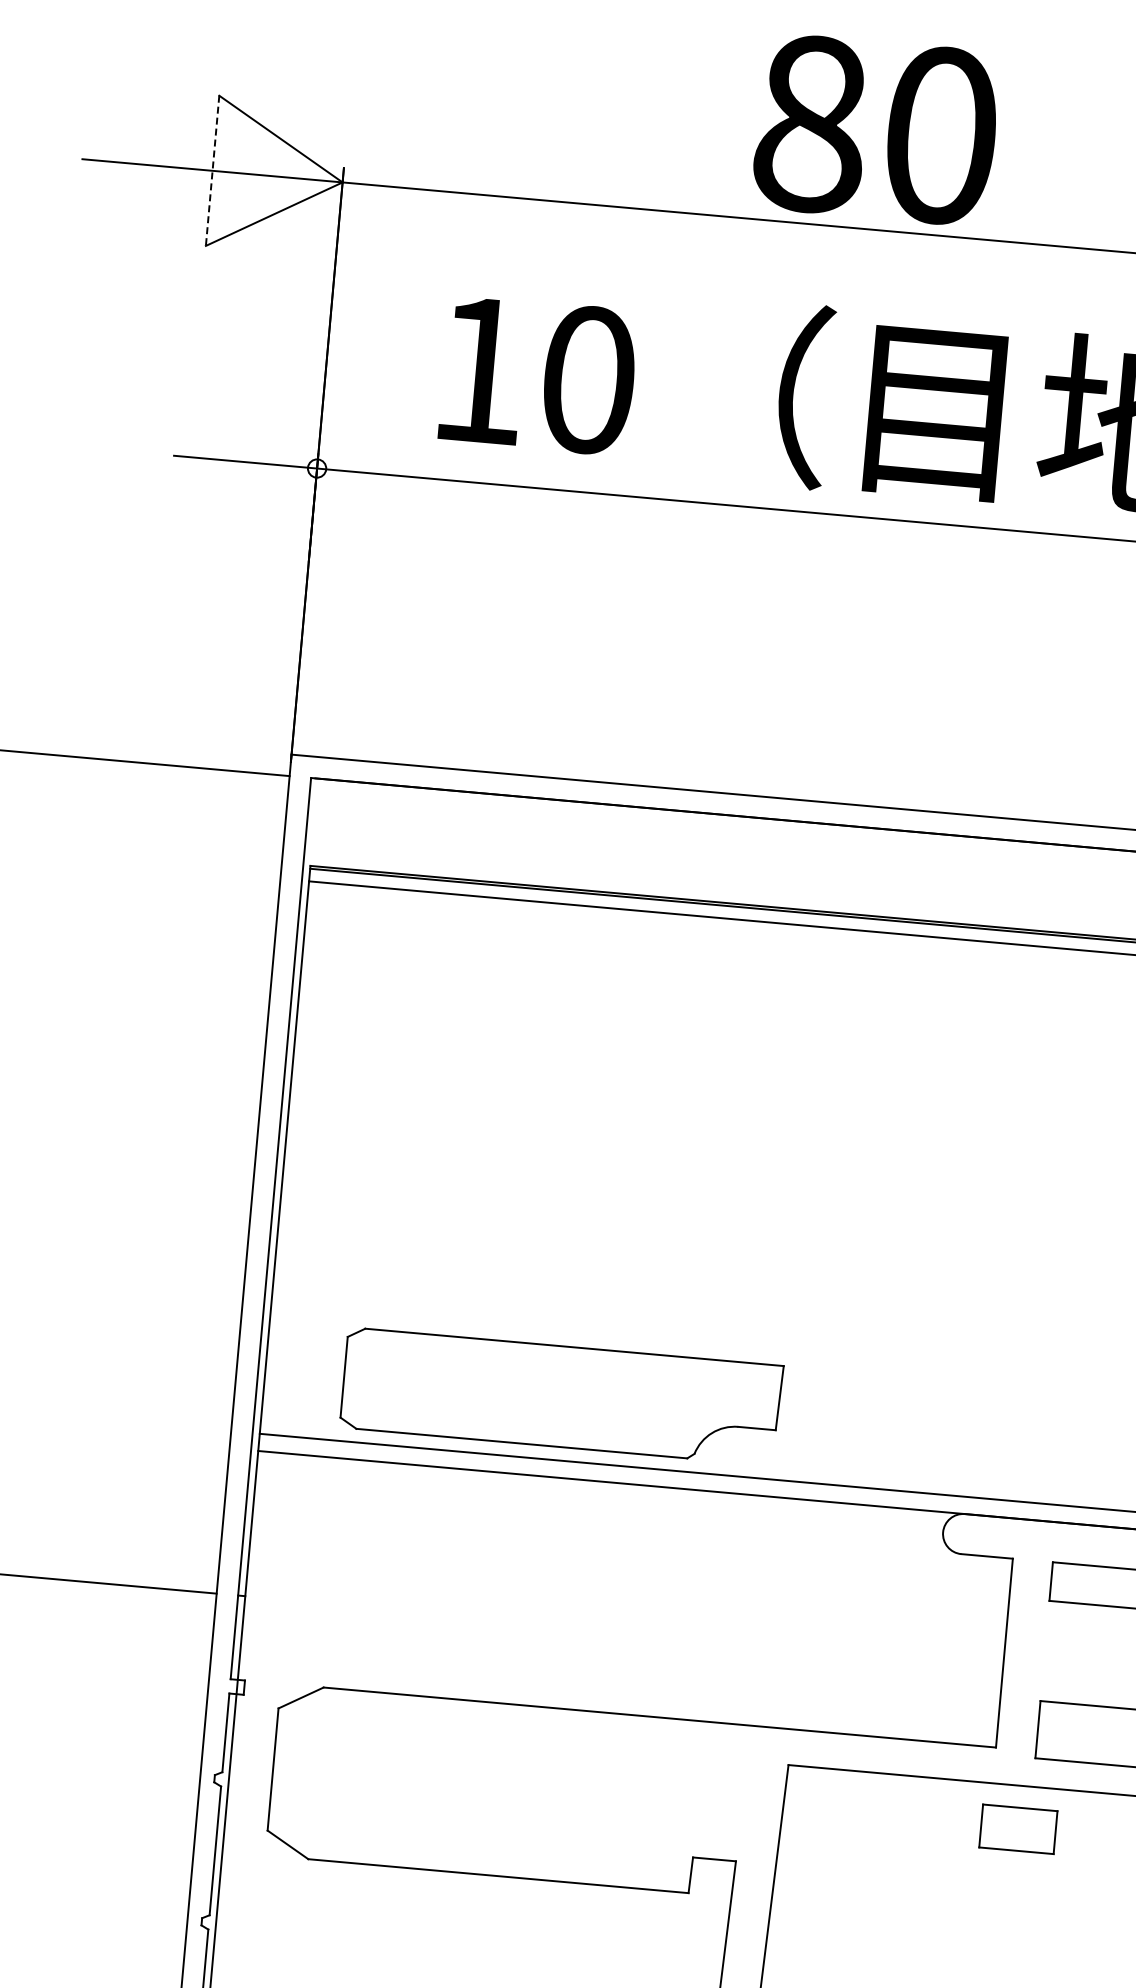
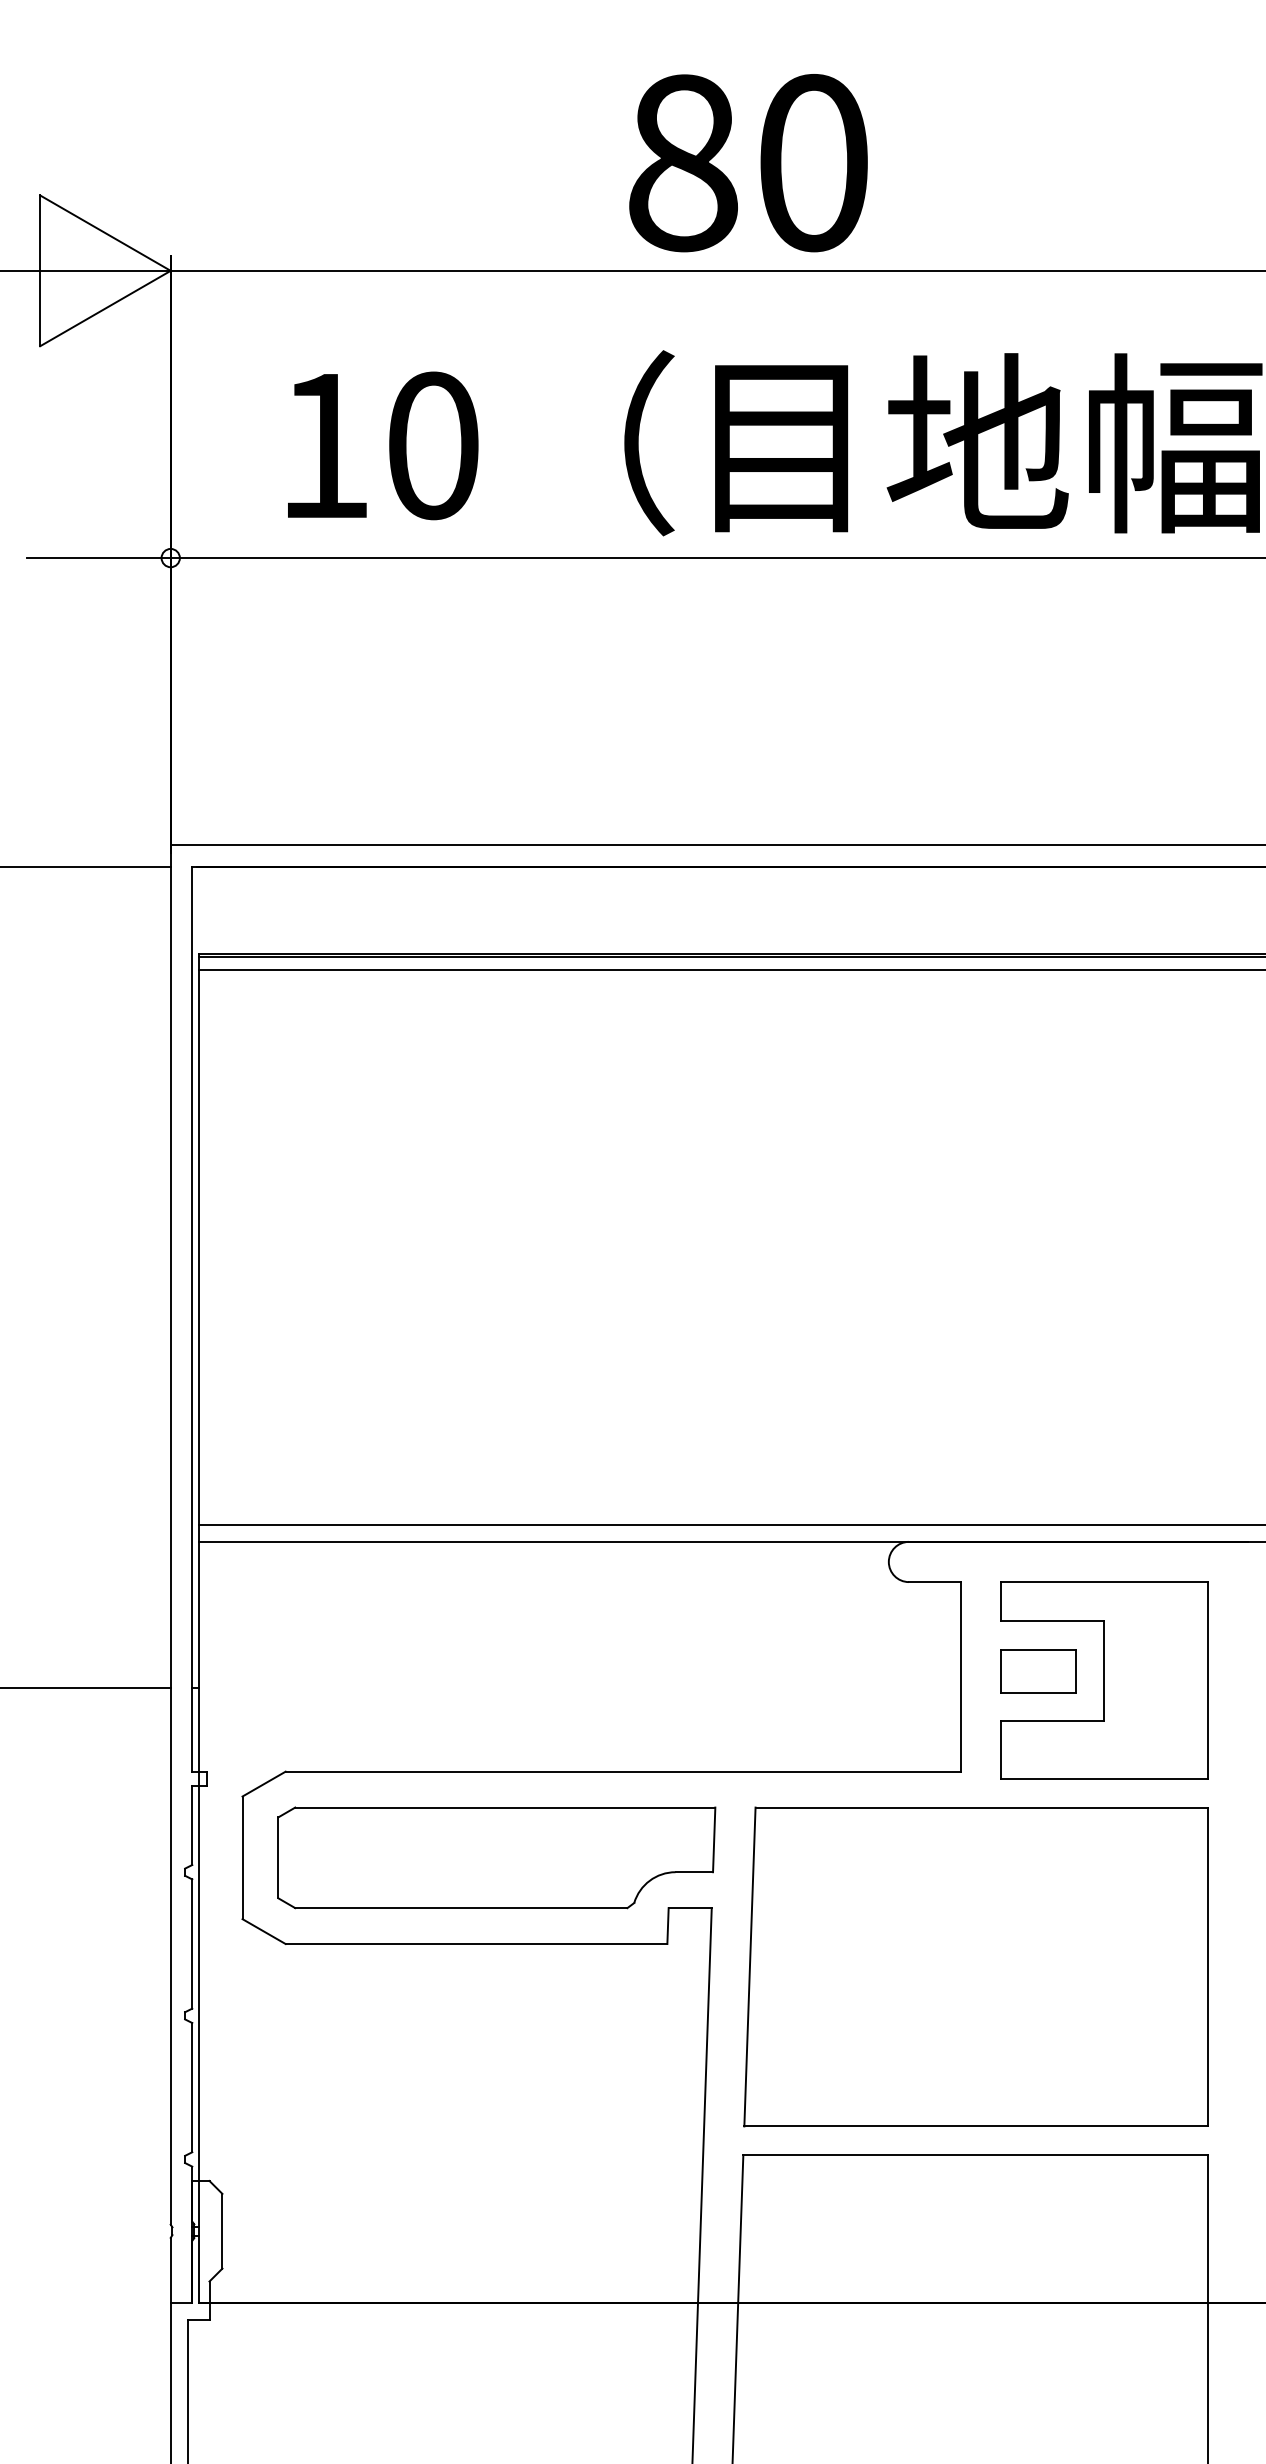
text: (876, 130) -> (748, 163), moved
line: (212, 171) -> (40, 271), dashed -> solid
part: (561, 1396) -> (496, 1857), moved
part: (1018, 1829) -> (1038, 1671), moved

